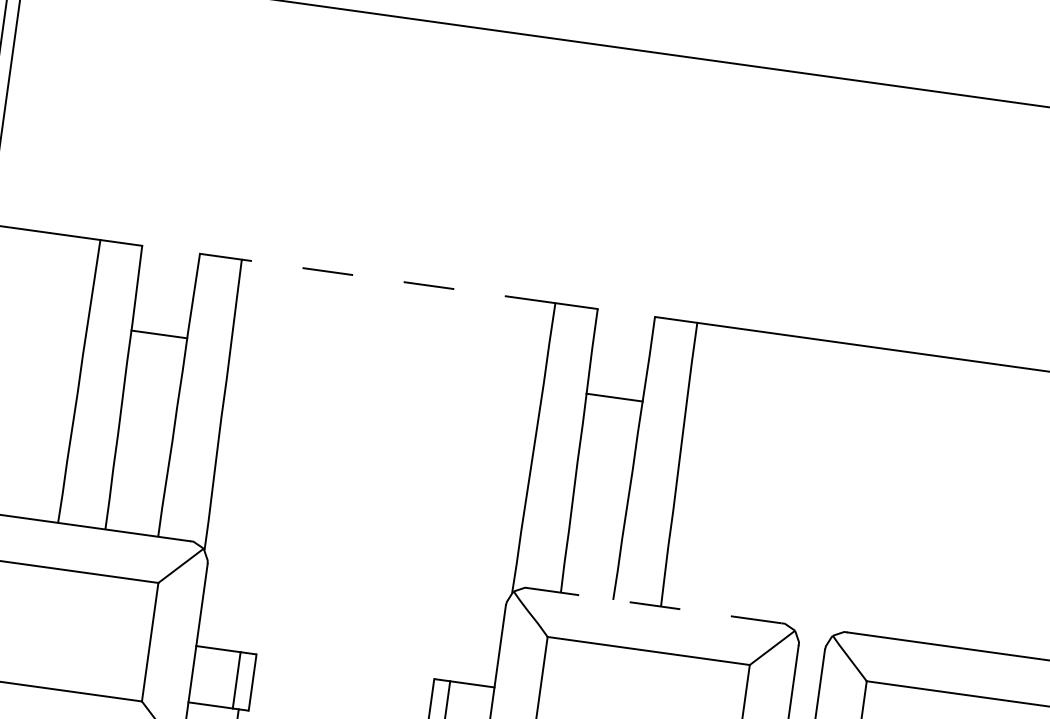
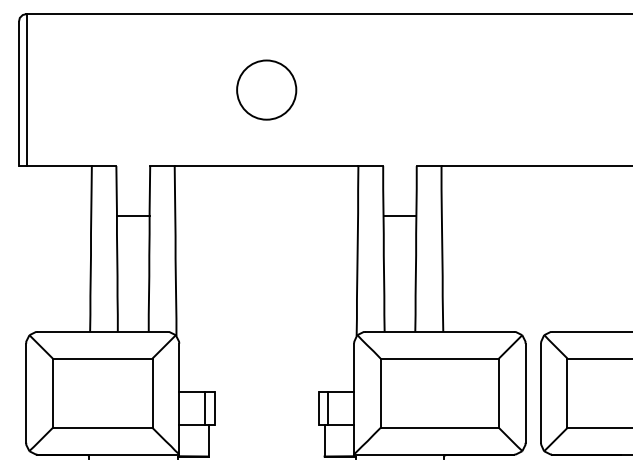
circle: (416, 150) -> (266, 89), added
line: (398, 282) -> (266, 166), dashed -> solid
line: (654, 606) -> (439, 332), dashed -> solid

